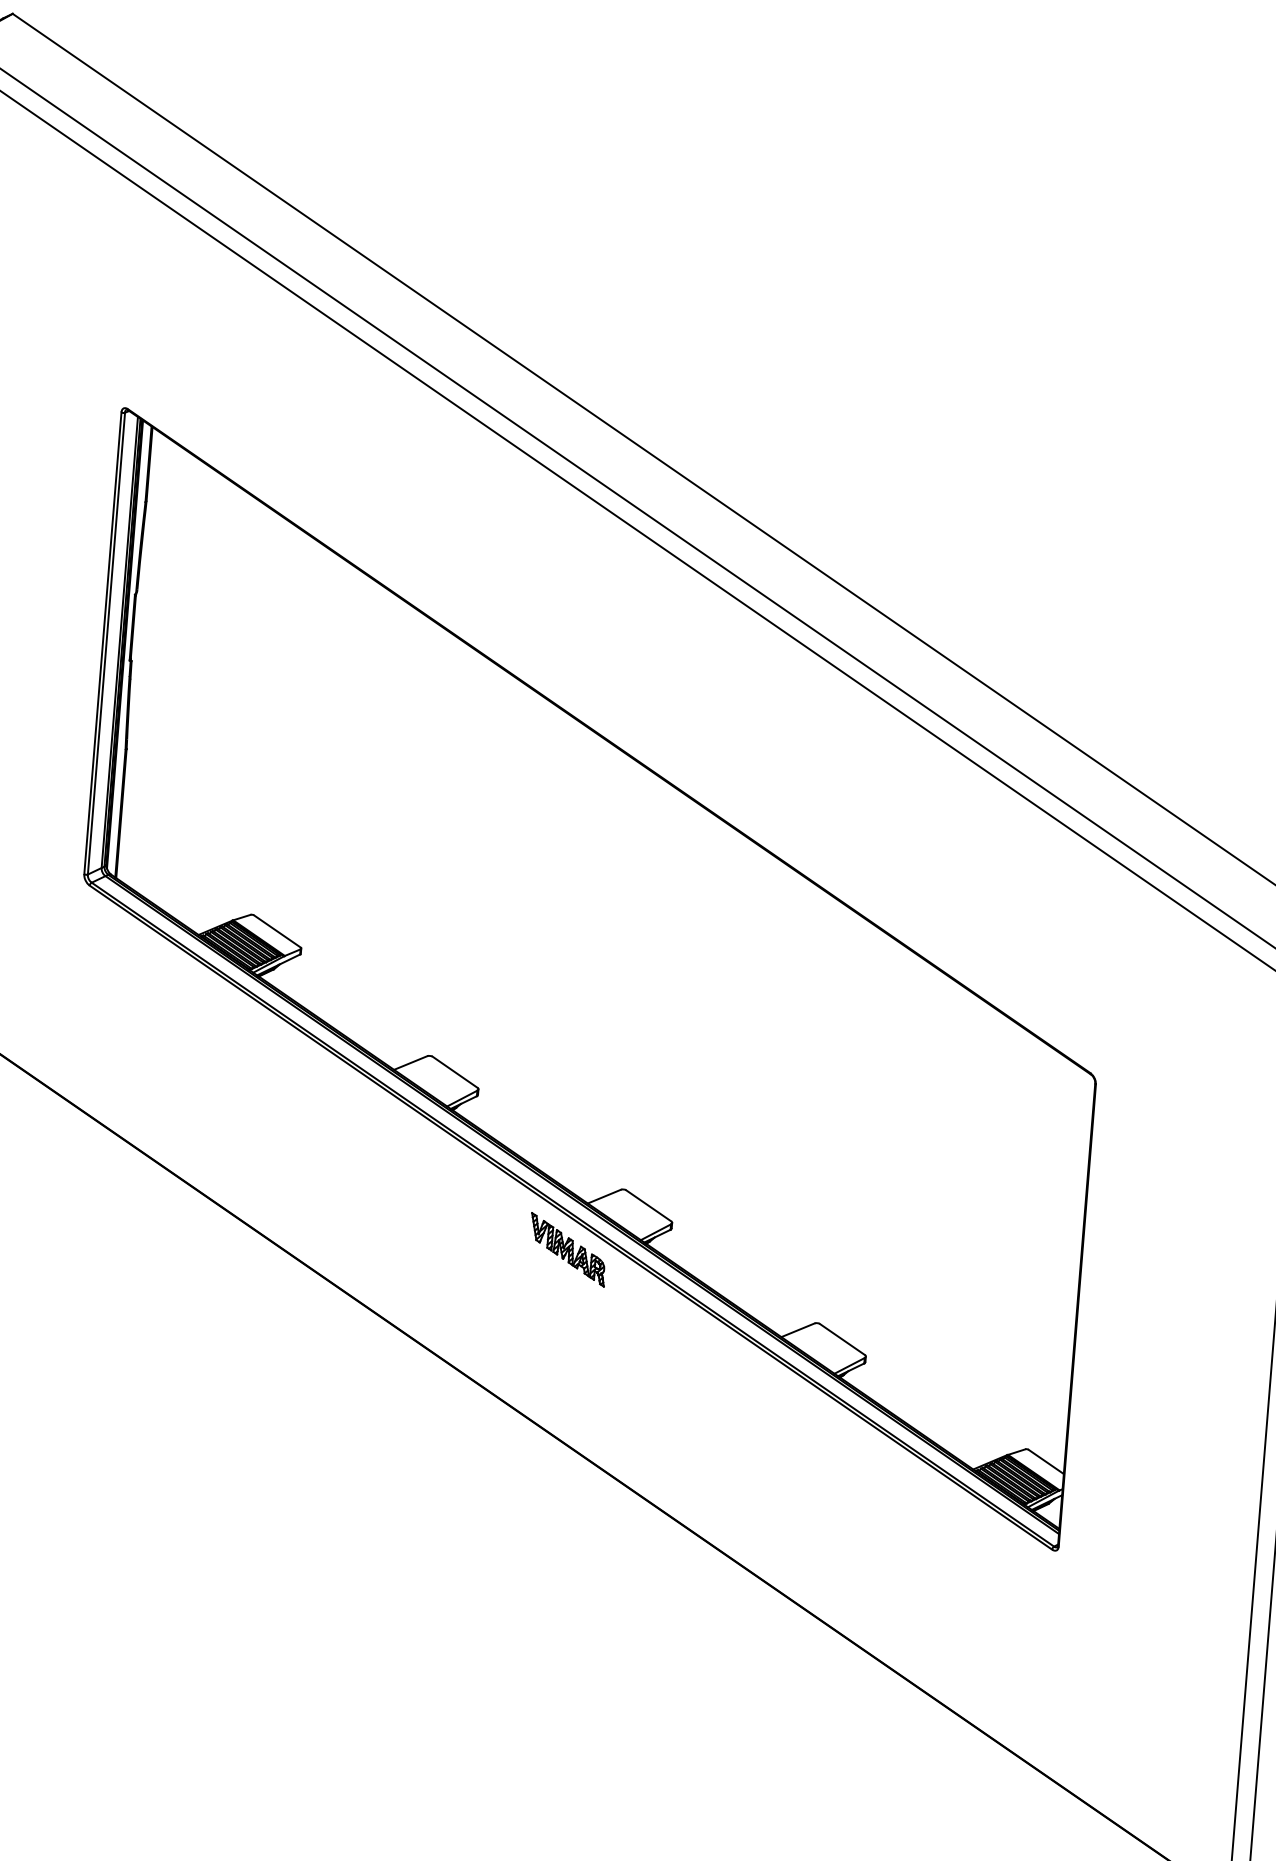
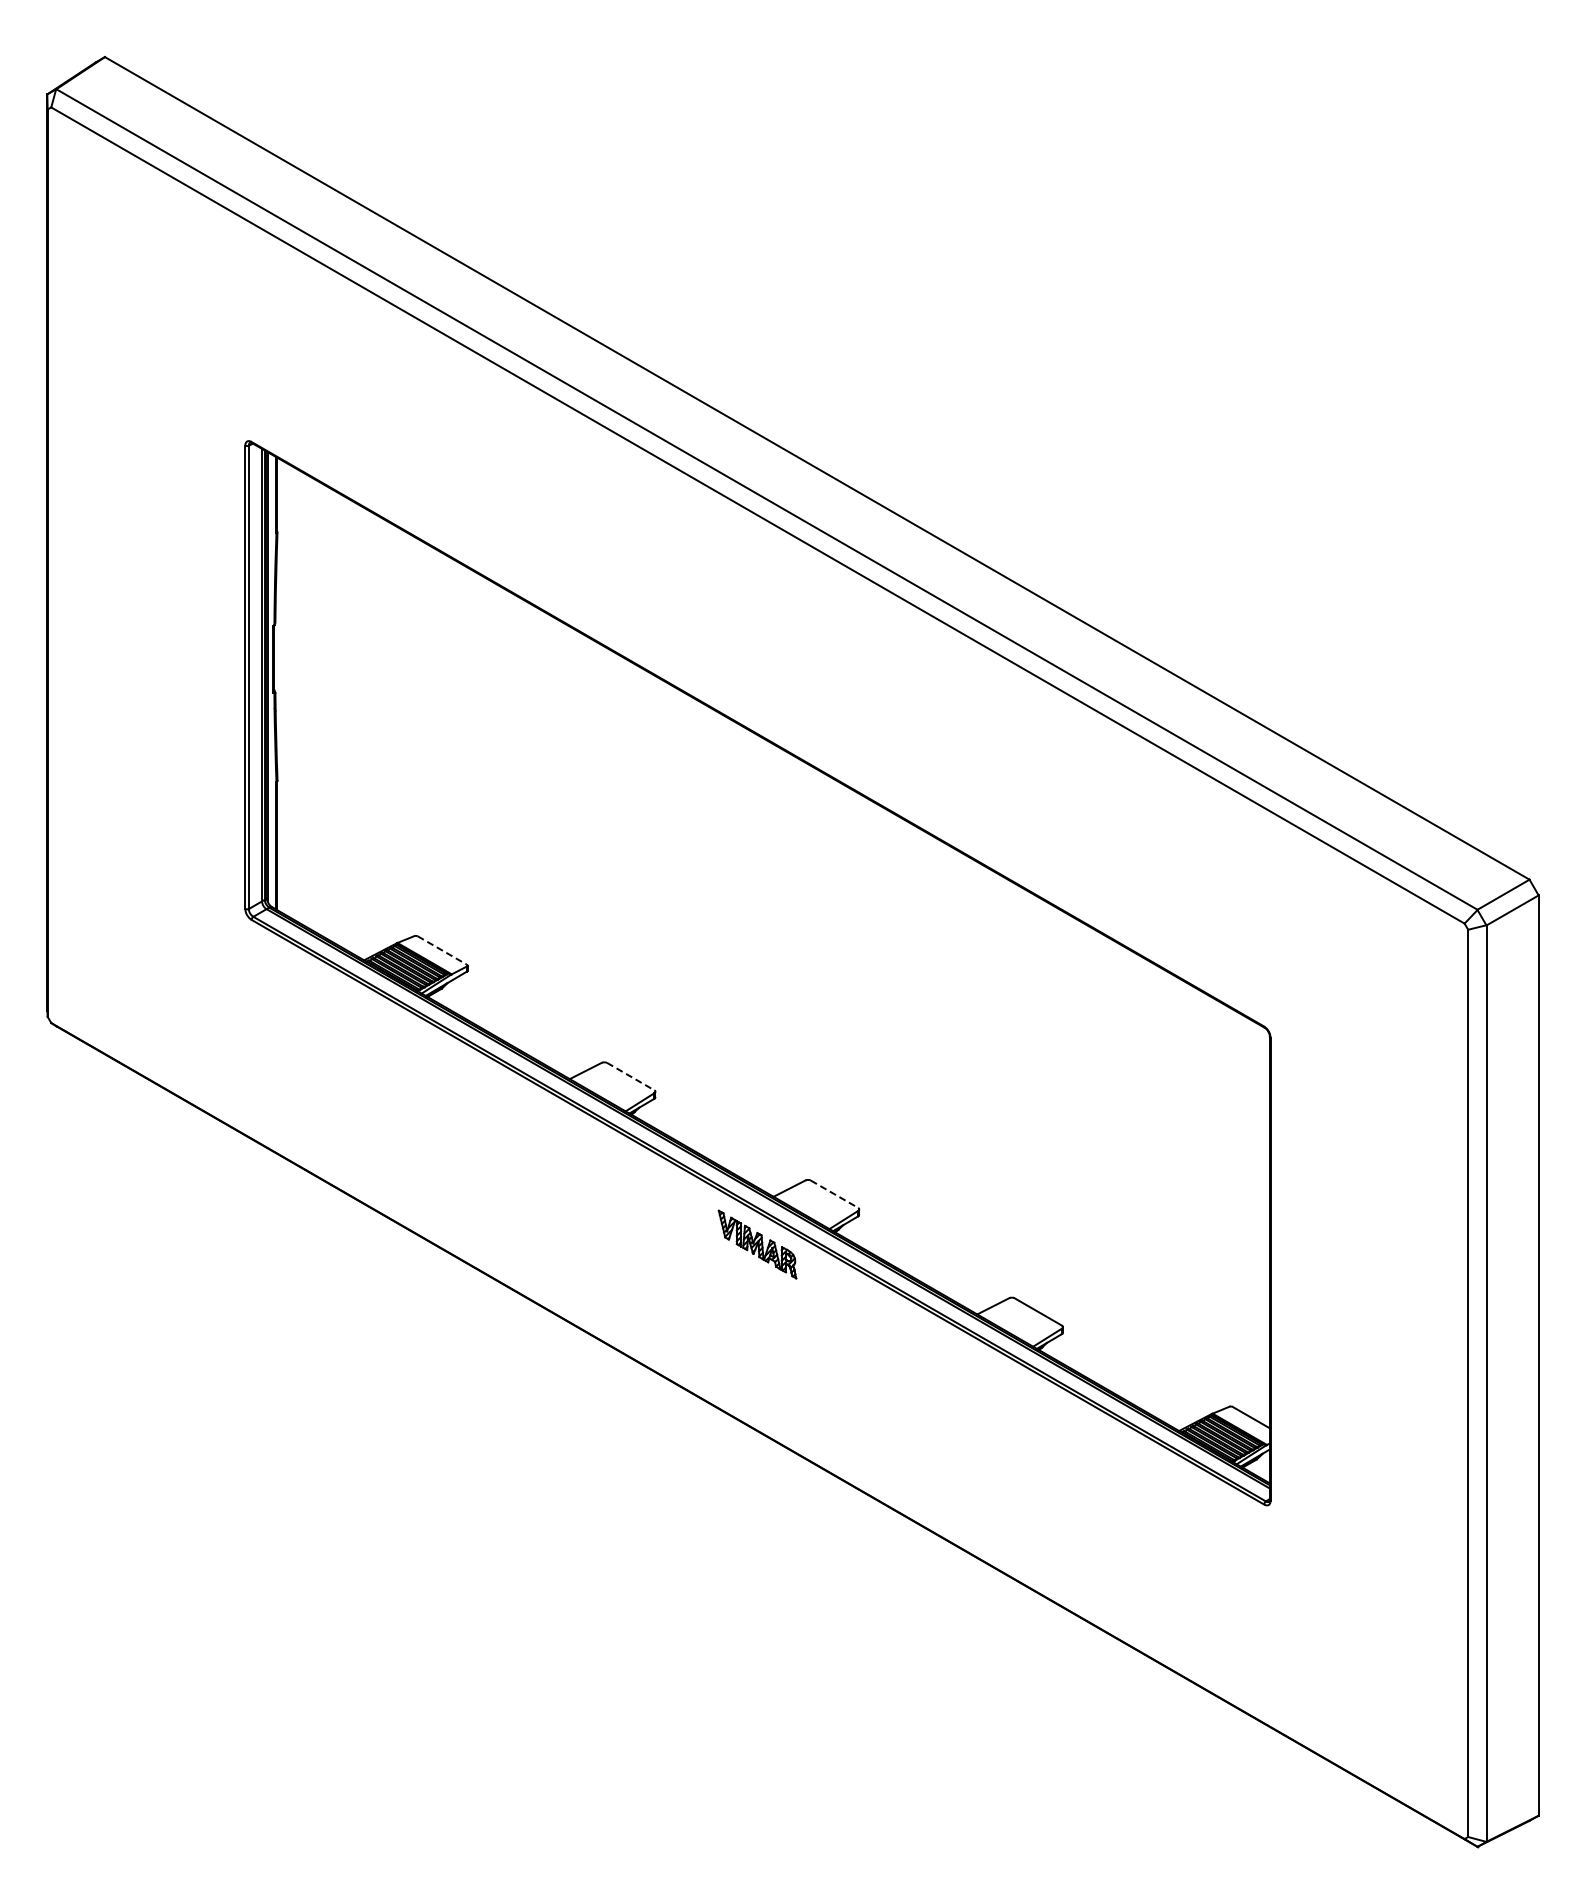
line: (277, 931) -> (442, 950), solid -> dashed
line: (455, 1072) -> (631, 1076), solid -> dashed
line: (648, 1206) -> (834, 1194), solid -> dashed

